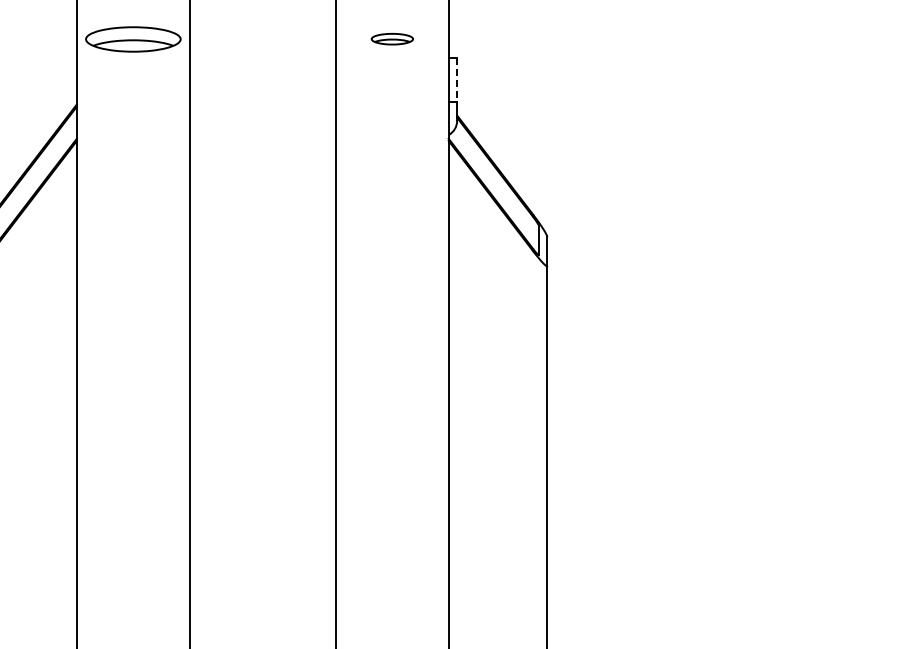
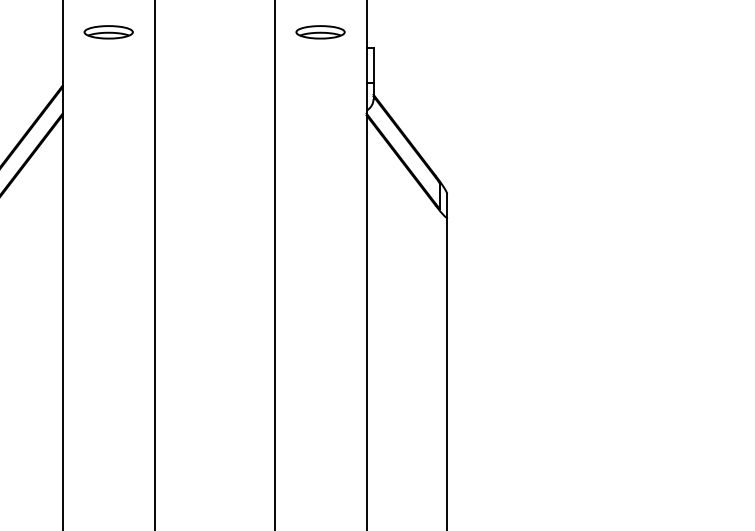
part: (132, 38) -> (108, 31), size x0.62
part: (392, 38) -> (320, 31), size x1.43
line: (457, 80) -> (373, 66), dashed -> solid

